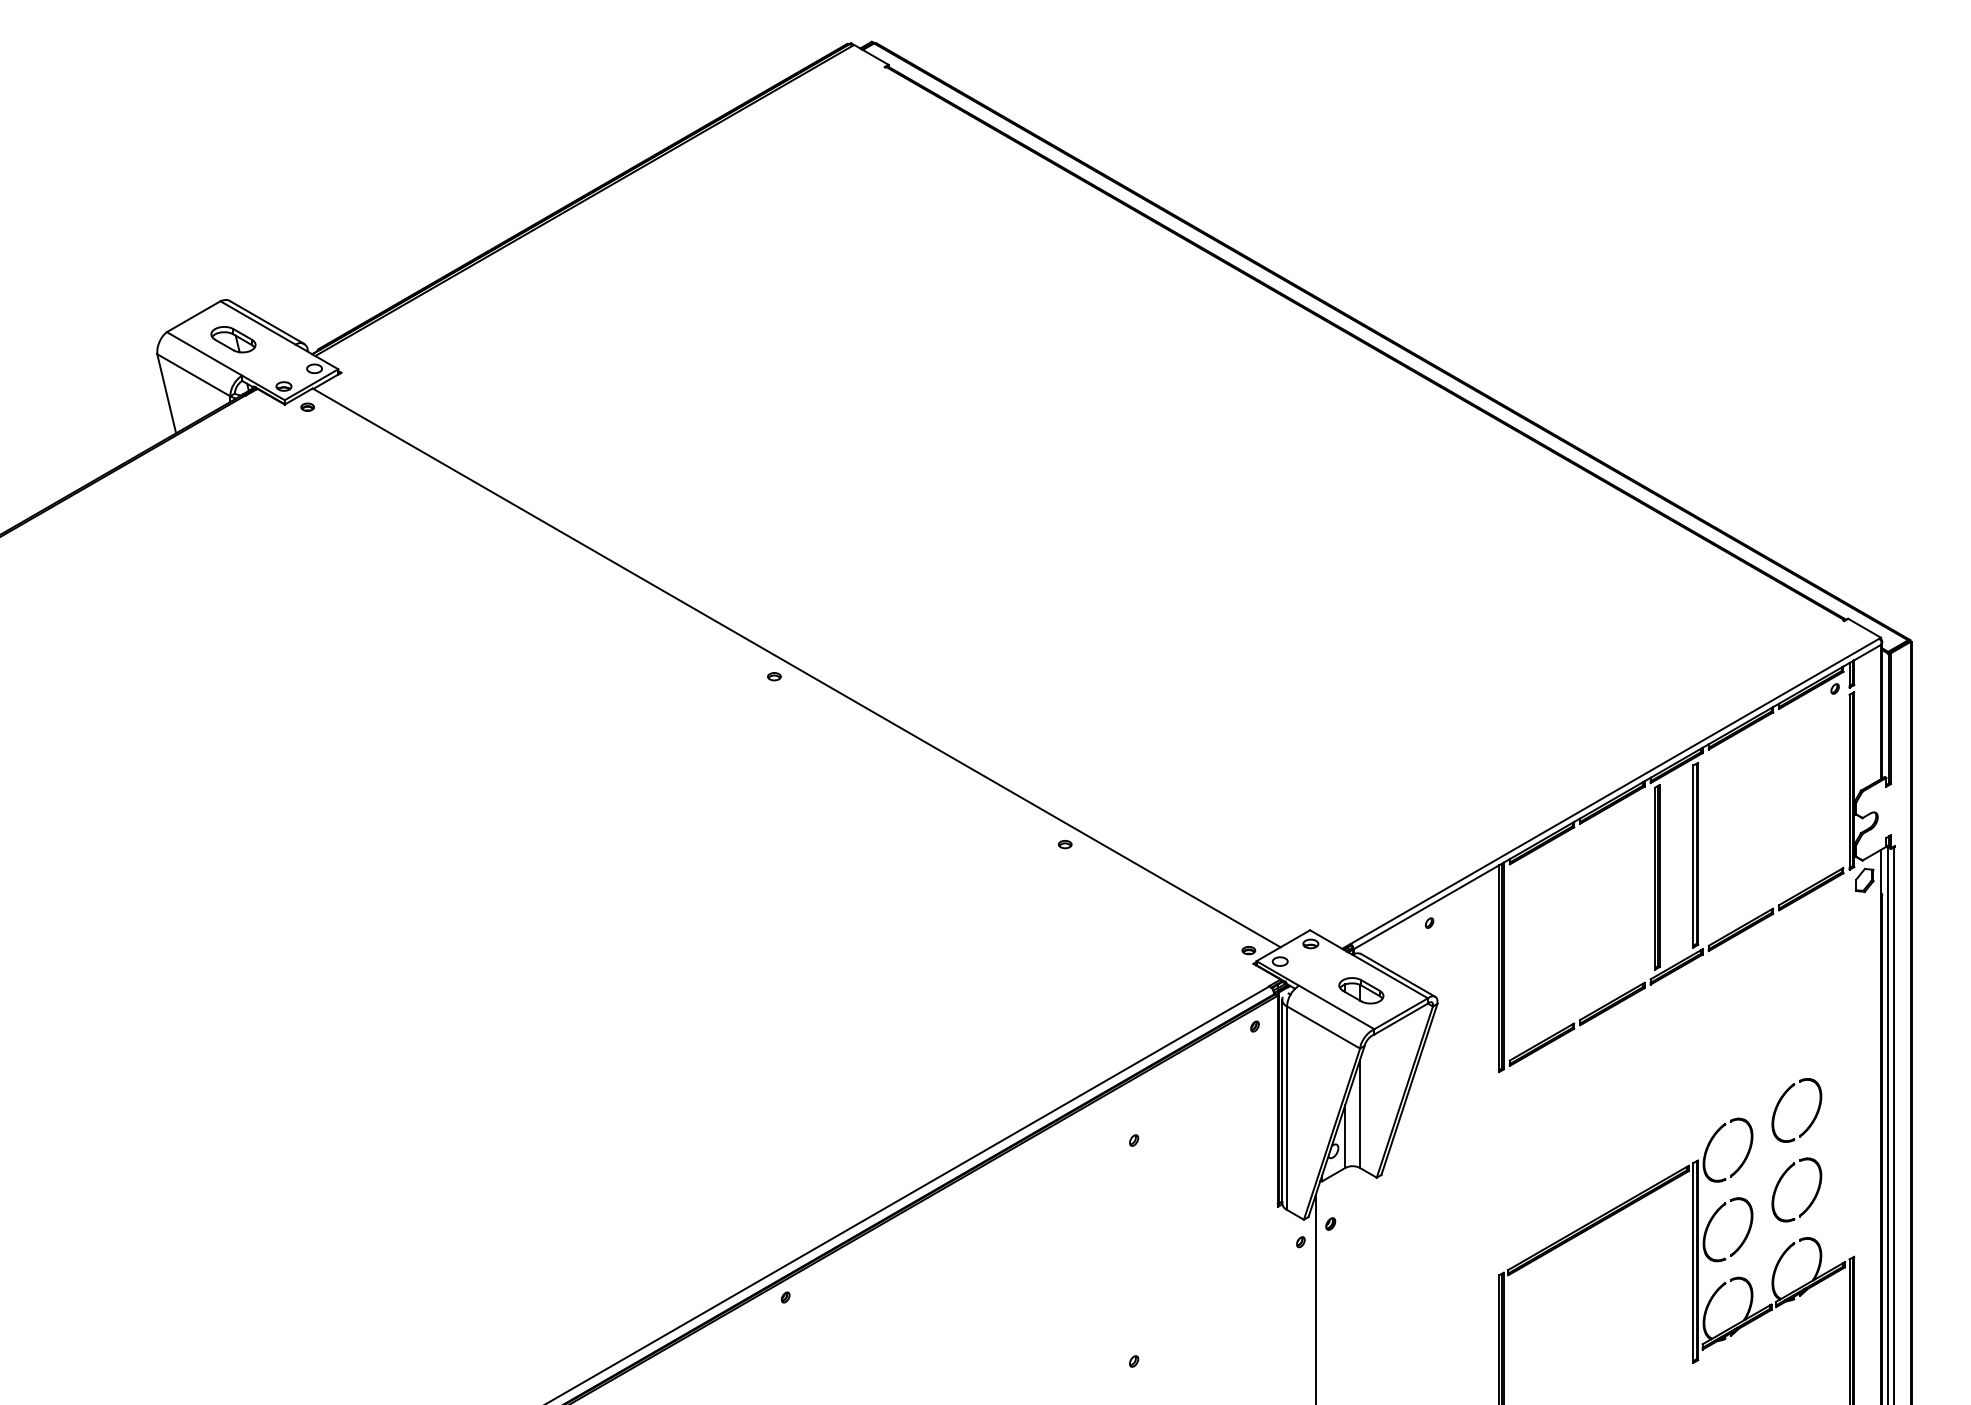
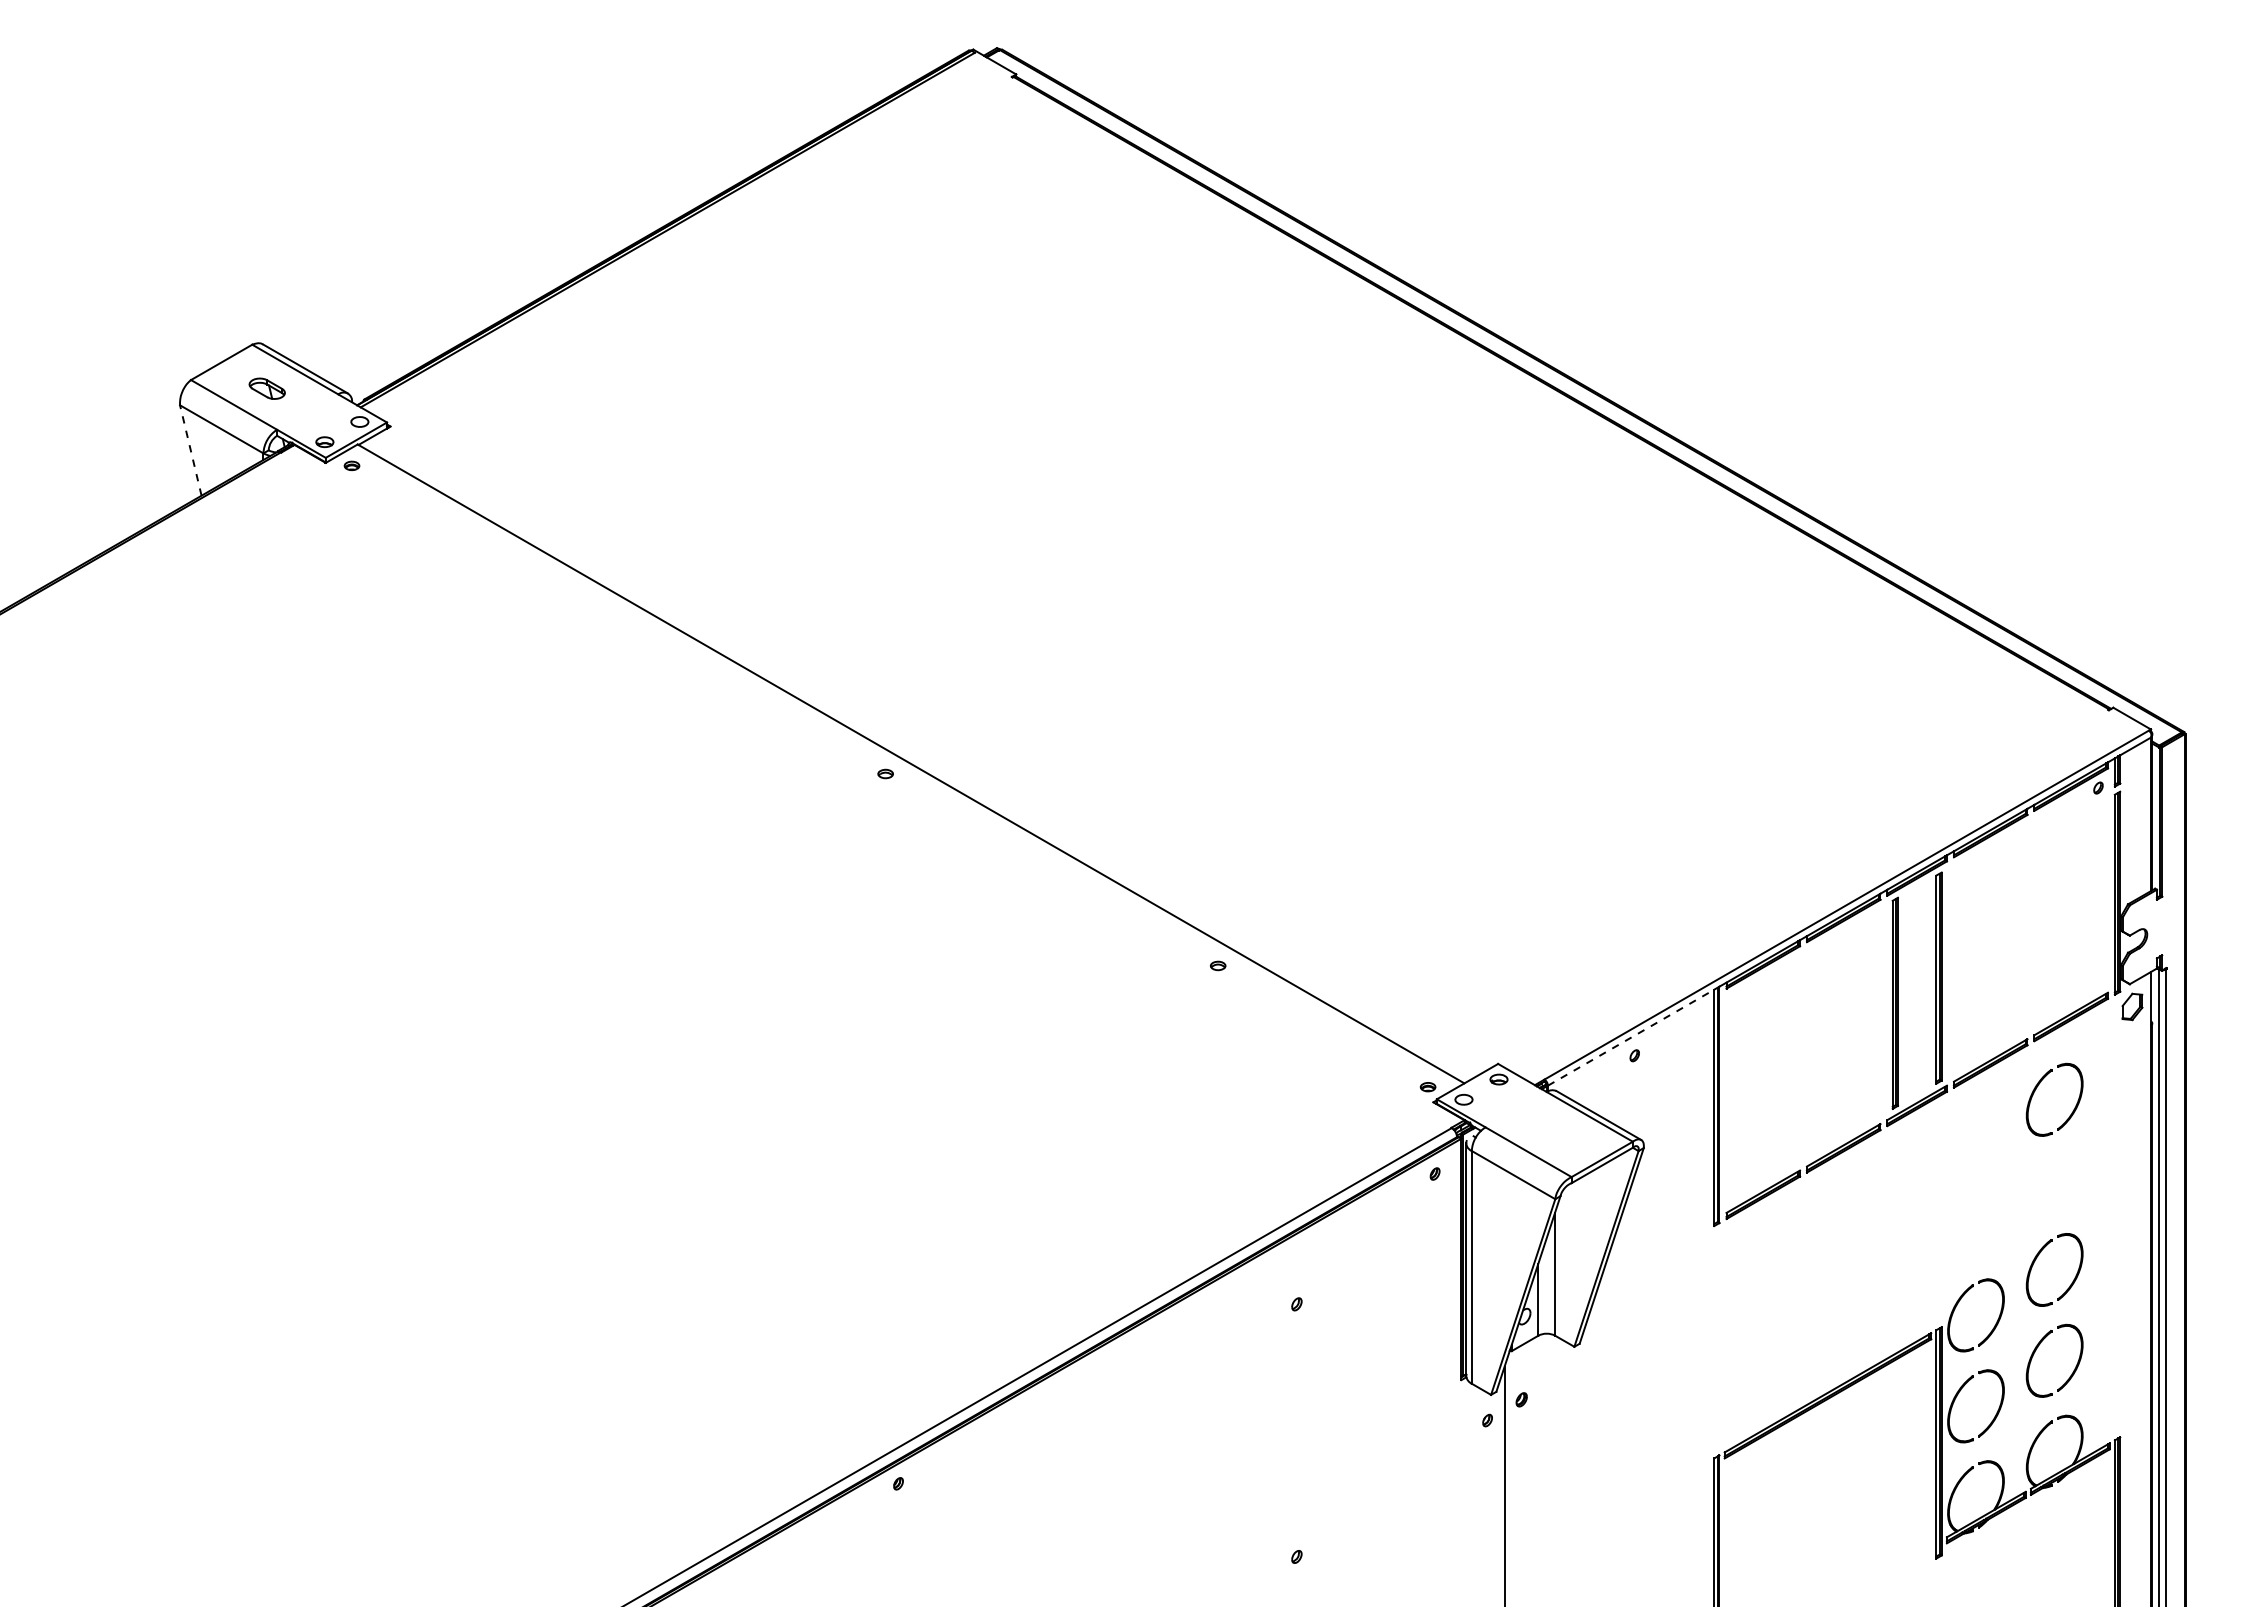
part: (233, 339) -> (267, 388), size x0.7
line: (166, 393) -> (190, 450), solid -> dashed
line: (1426, 907) -> (1631, 1037), solid -> dashed
part: (1780, 952) -> (2036, 1089), added
part: (1361, 990) -> (1556, 1132), removed

